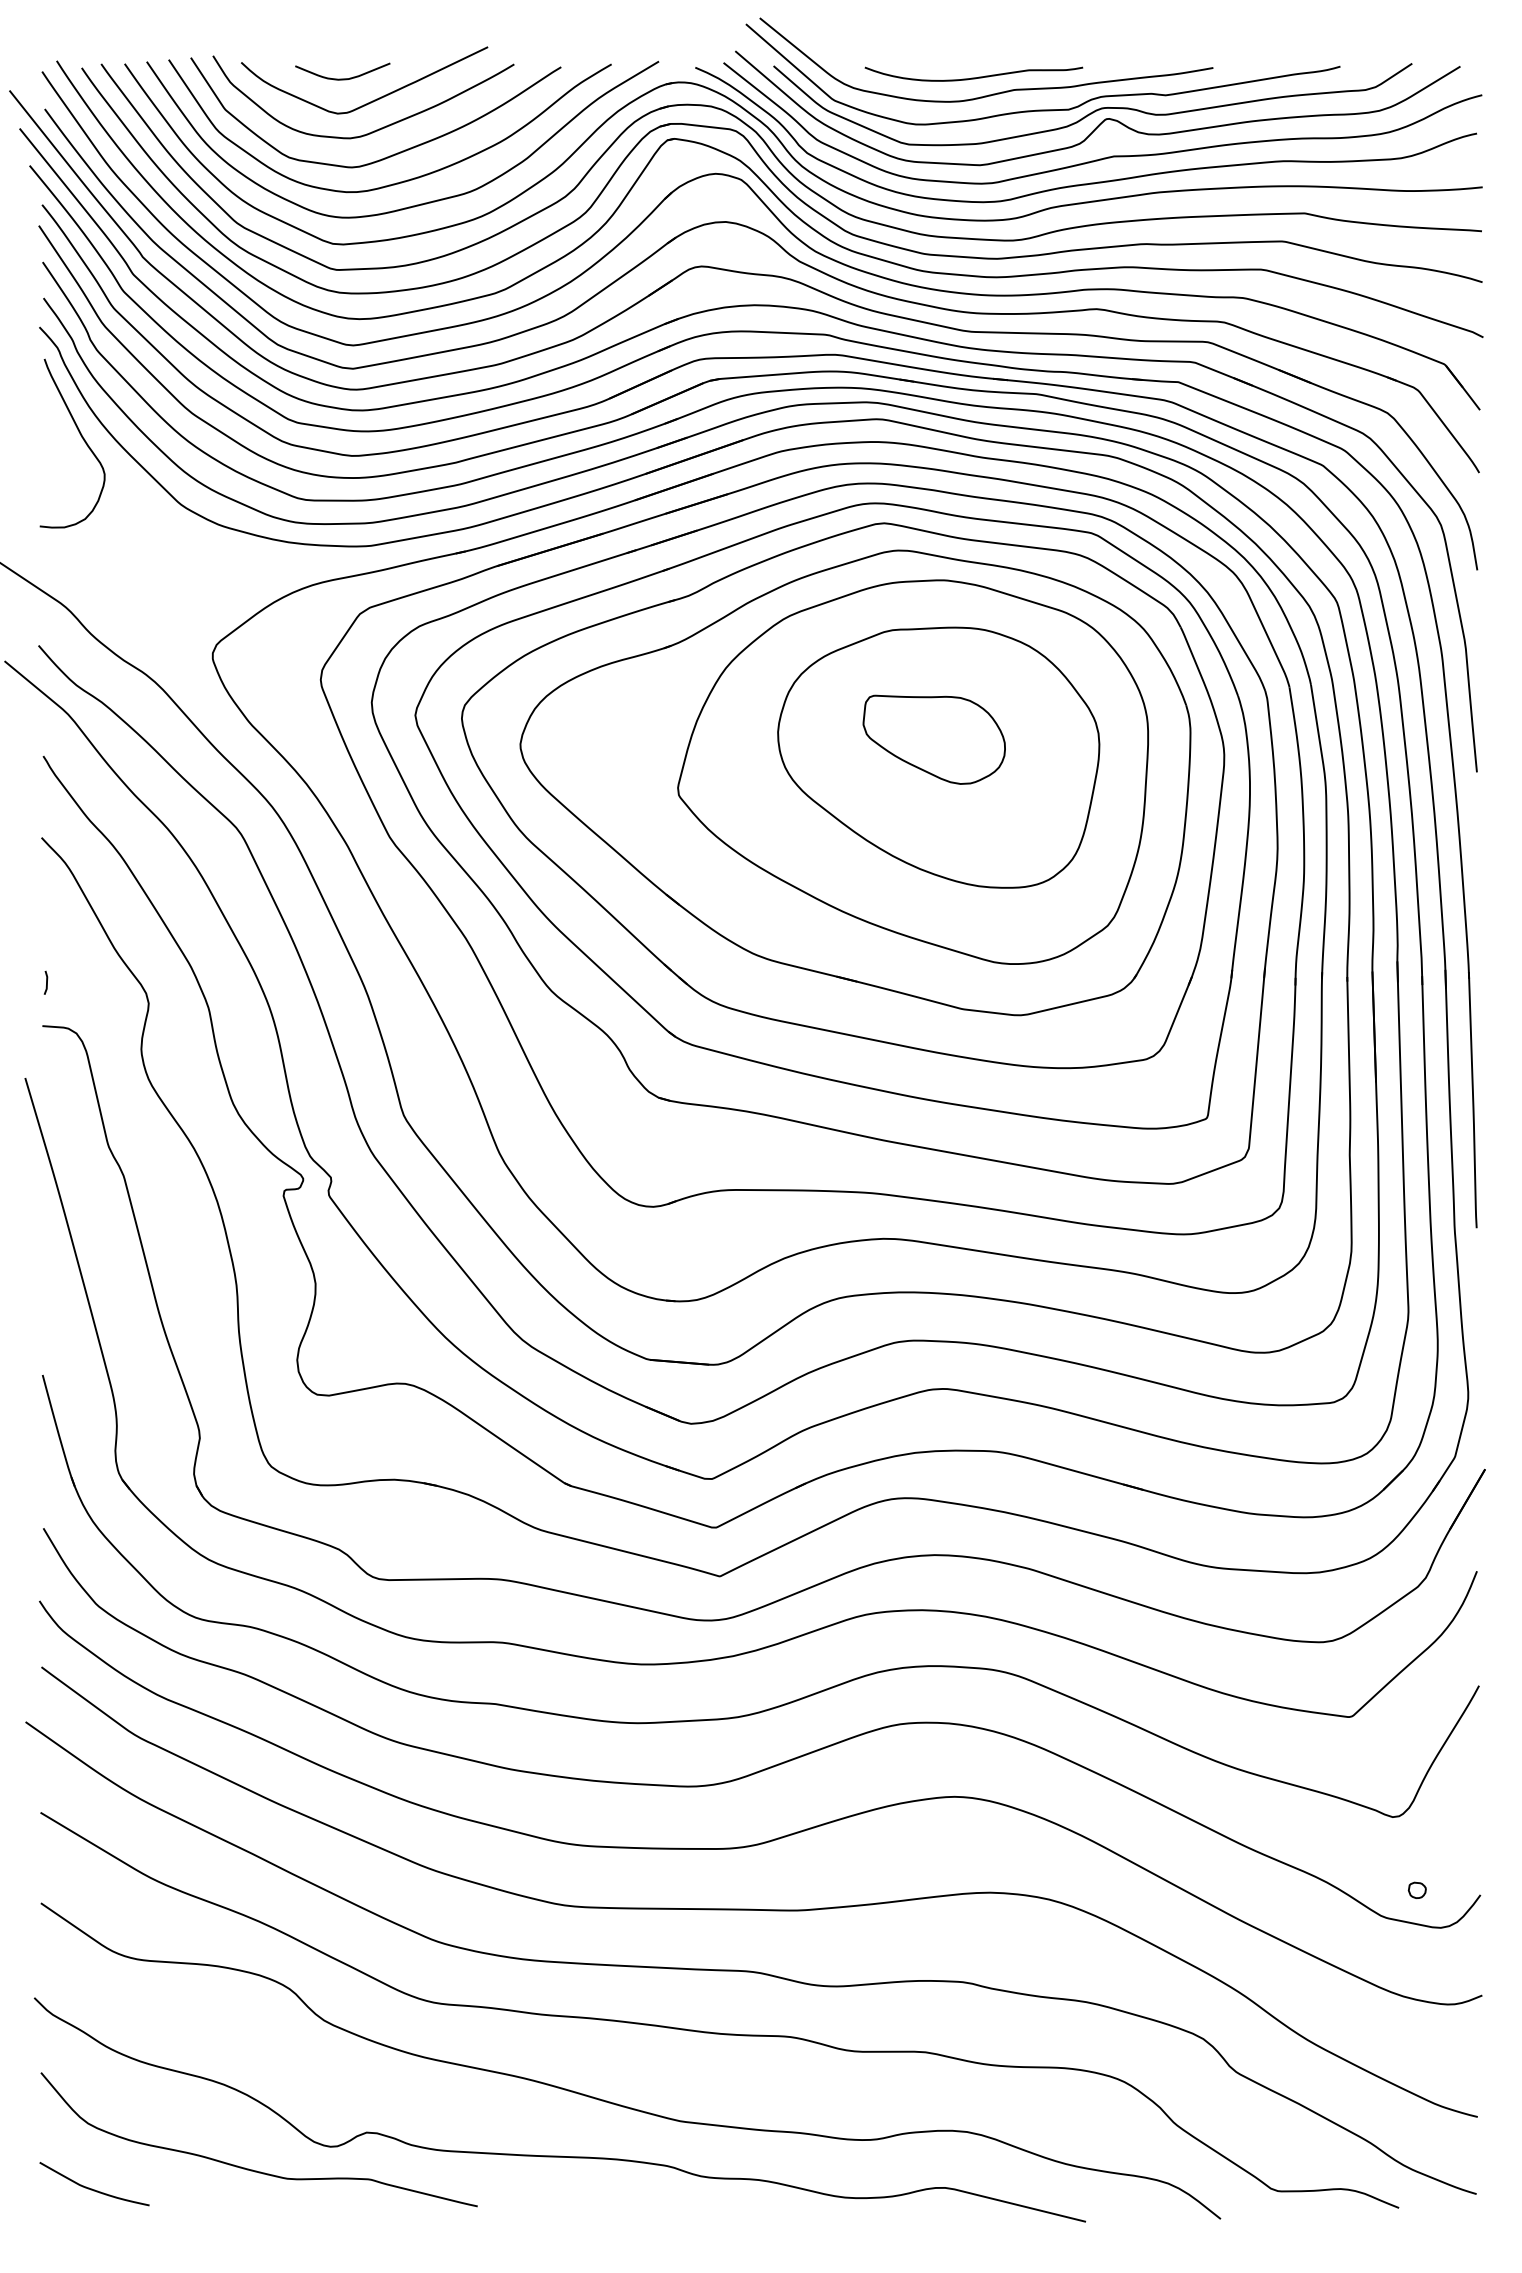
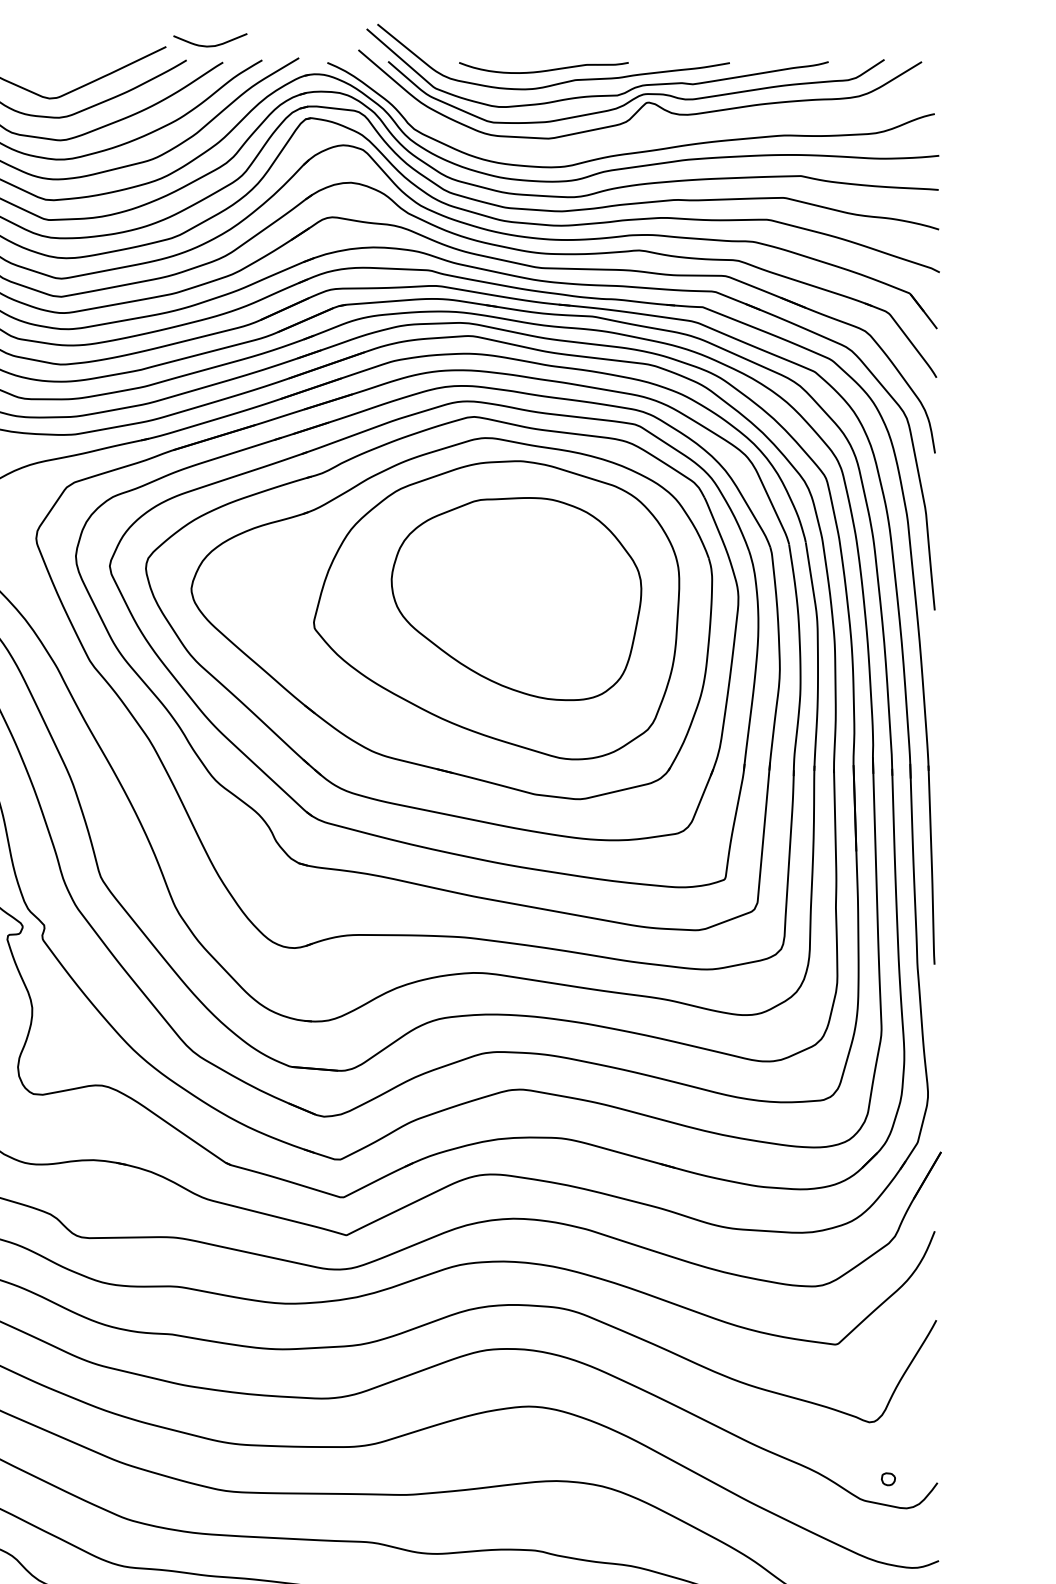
curve: (342, 78) -> (210, 45), moved
curve: (1112, 155) -> (651, 131), removed
part: (933, 739) -> (512, 584), removed

